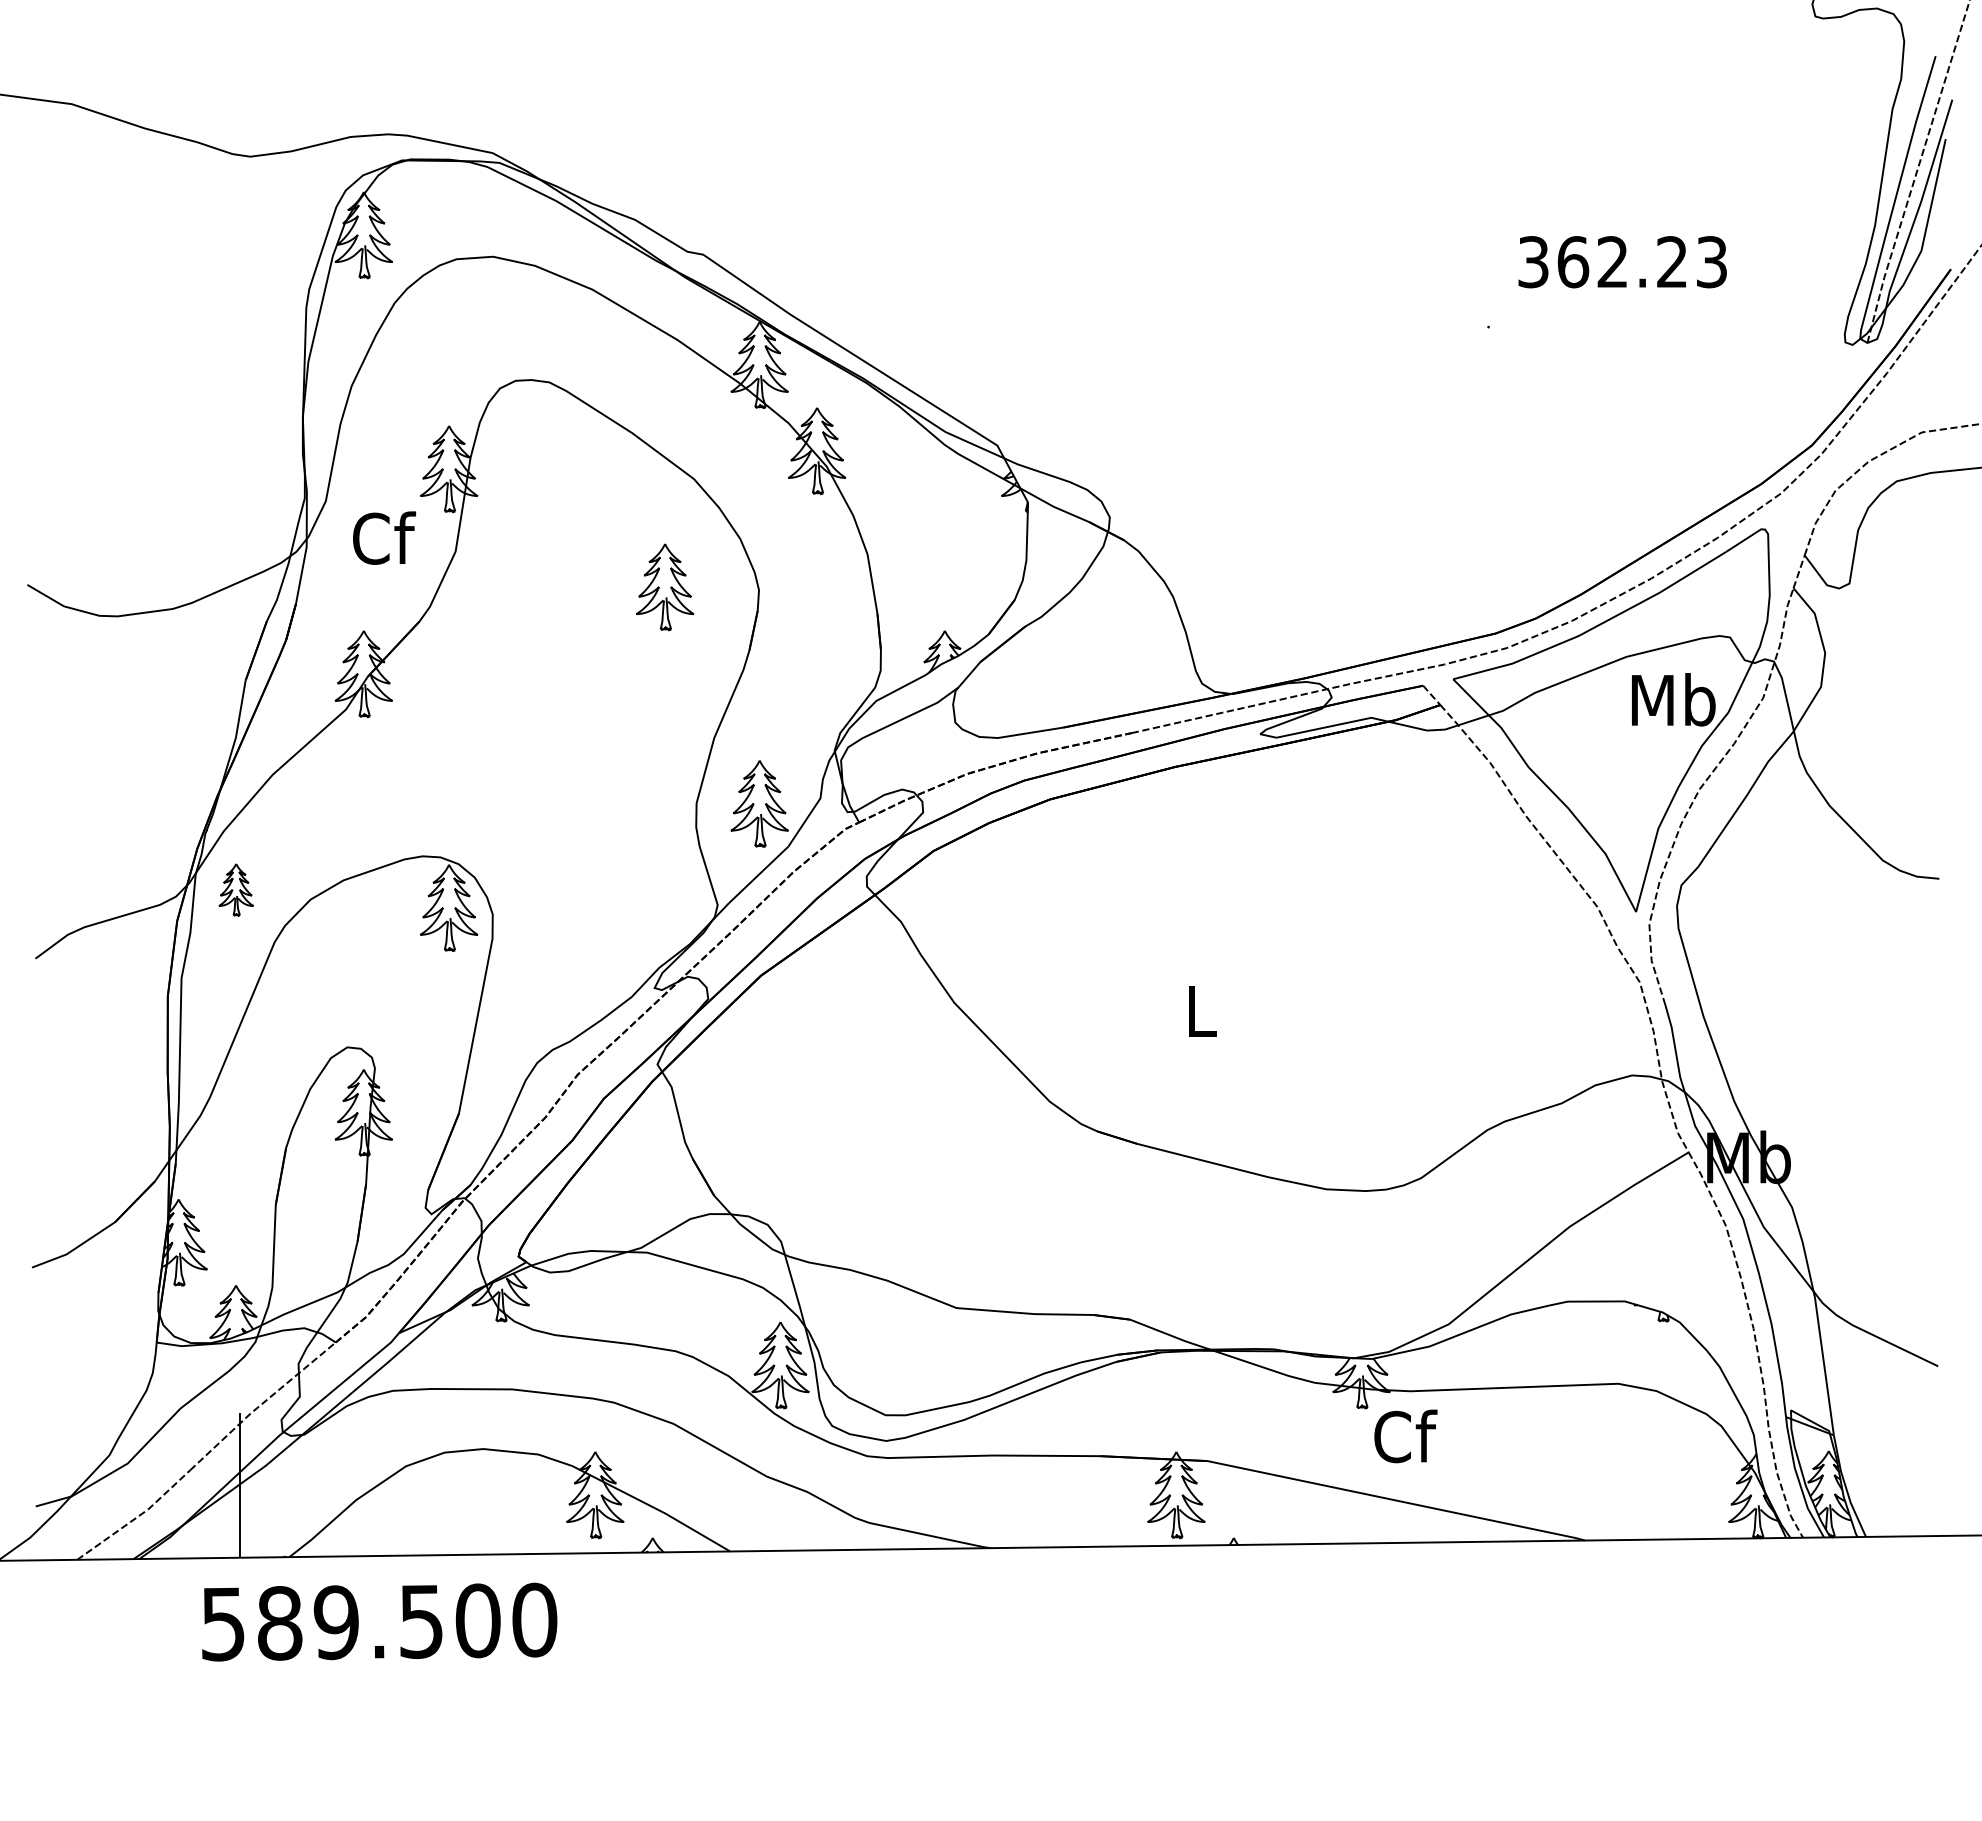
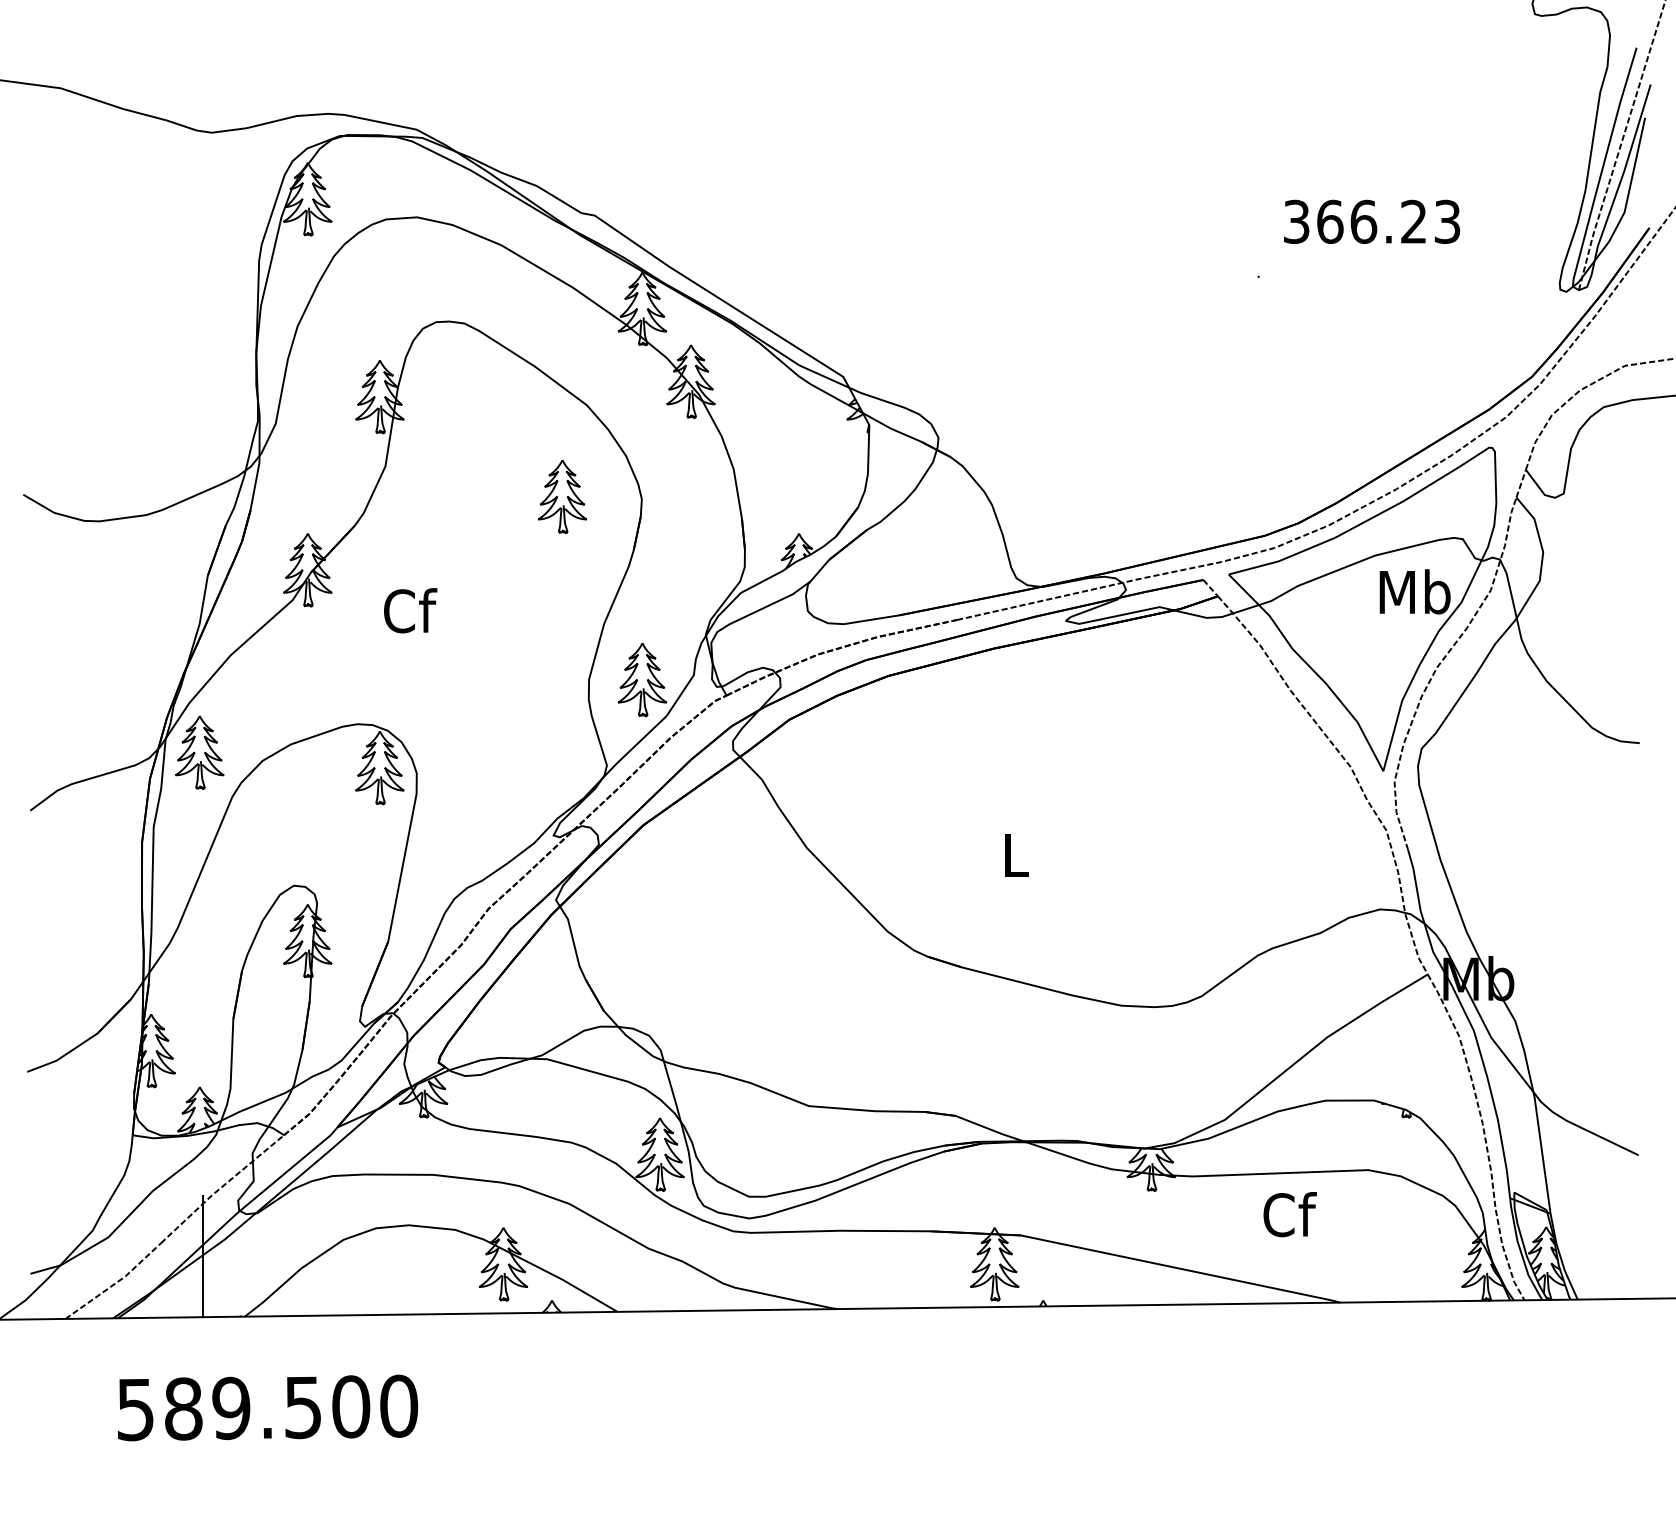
text: (1612, 262) -> (1363, 222), 362.23 -> 366.23
text: (384, 537) -> (410, 610), moved
part: (236, 889) -> (200, 752), size x1.67
text: (1405, 1436) -> (1289, 1214), moved
text: (379, 1621) -> (267, 1407), moved

